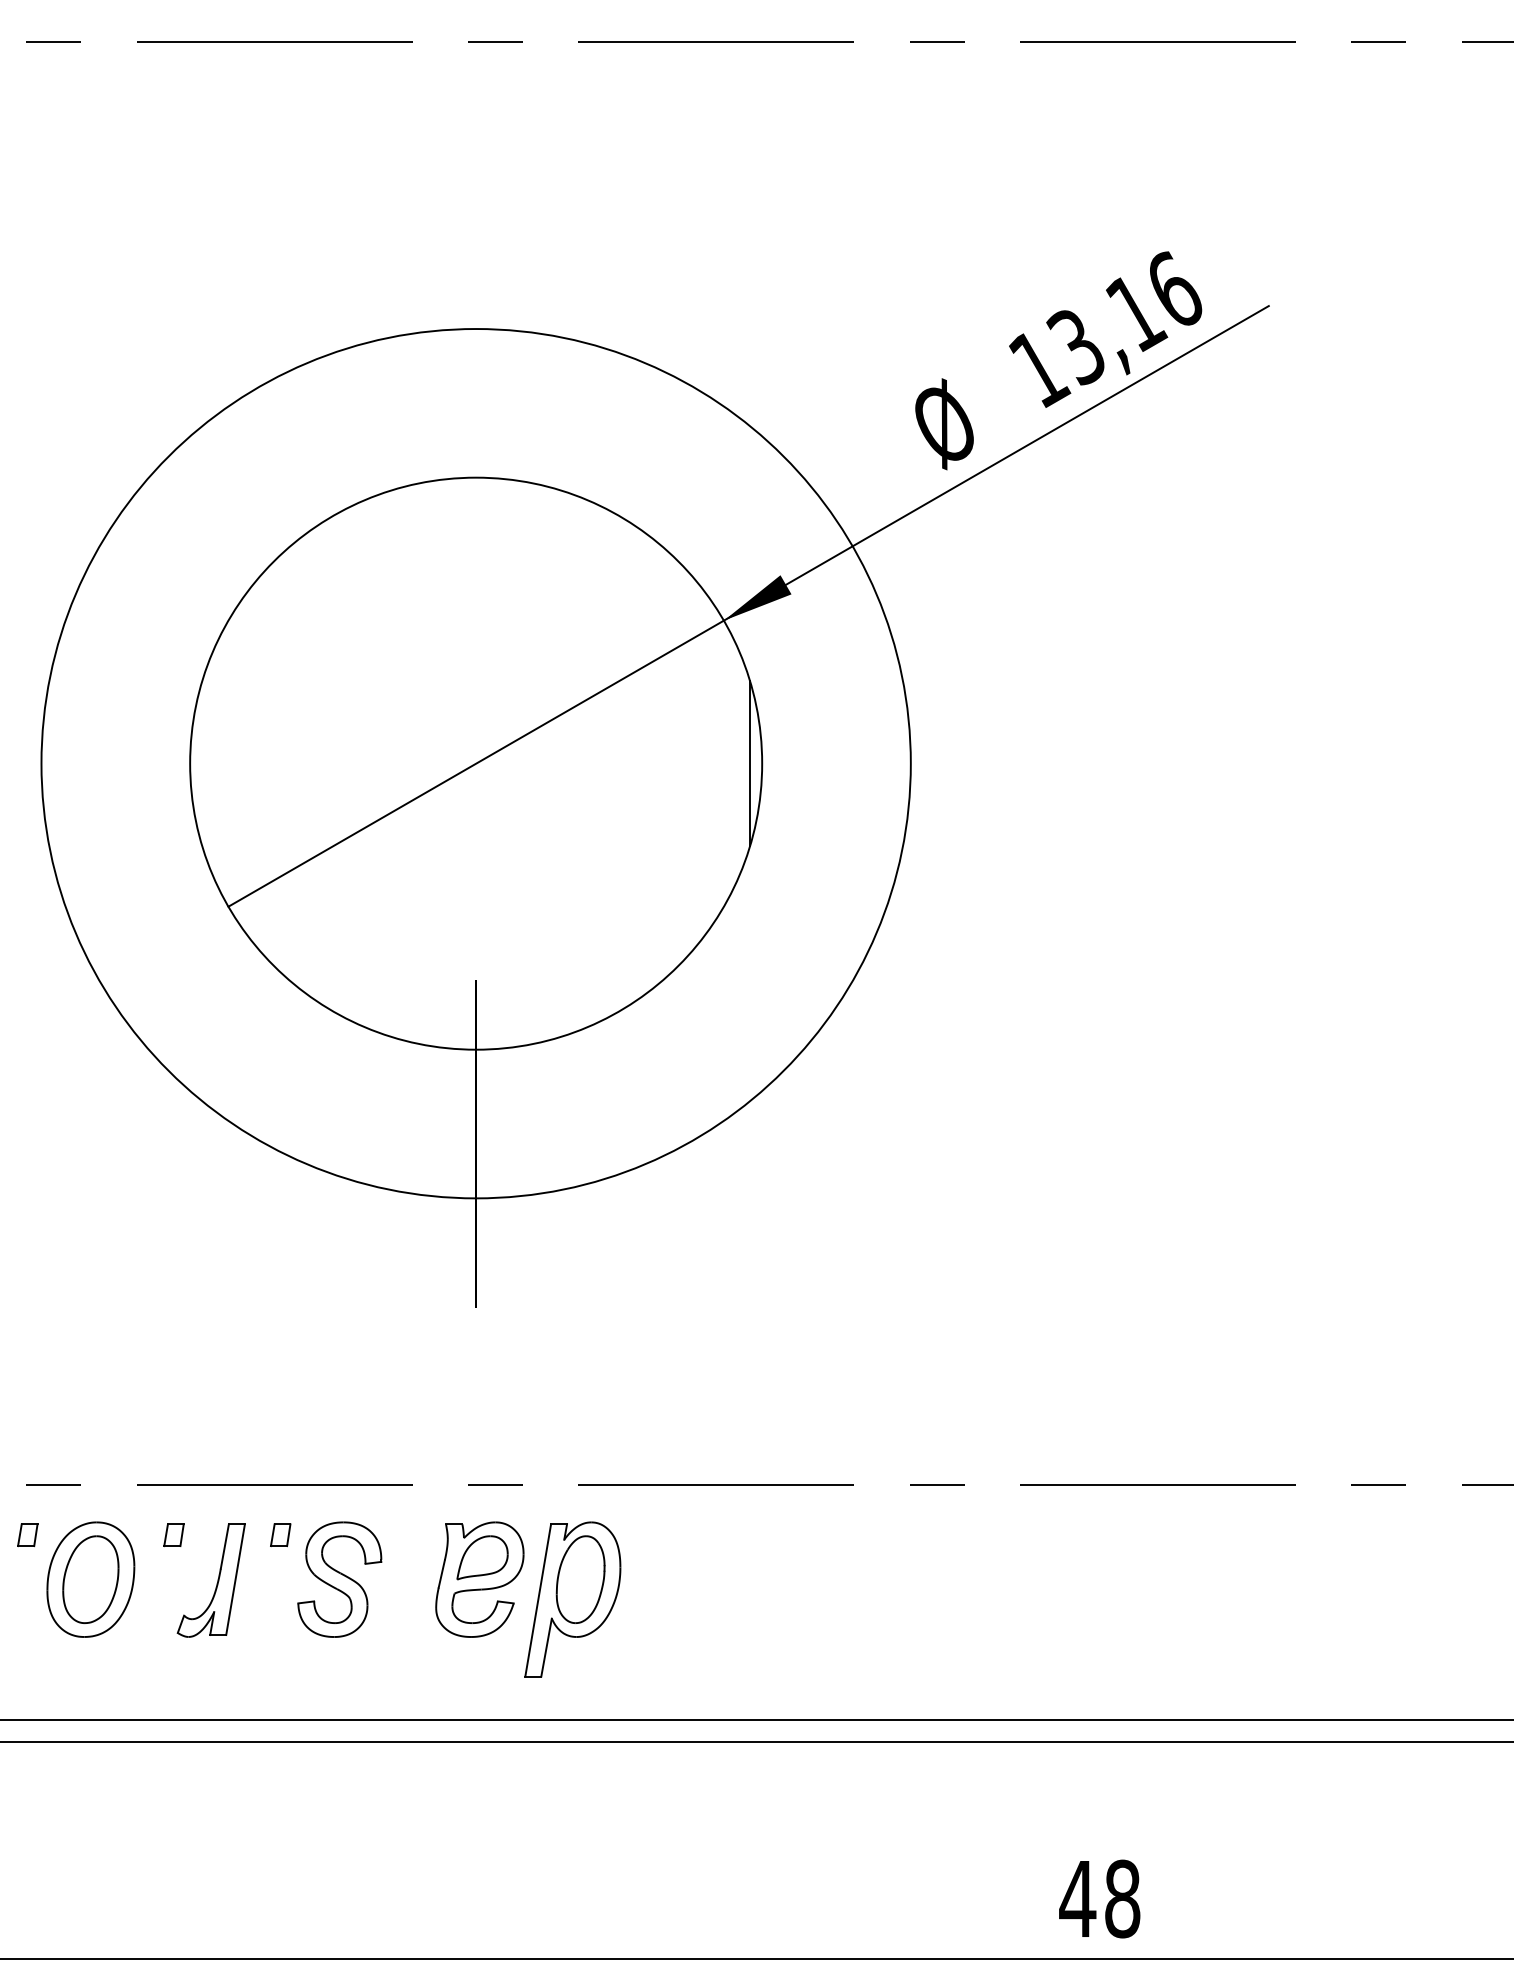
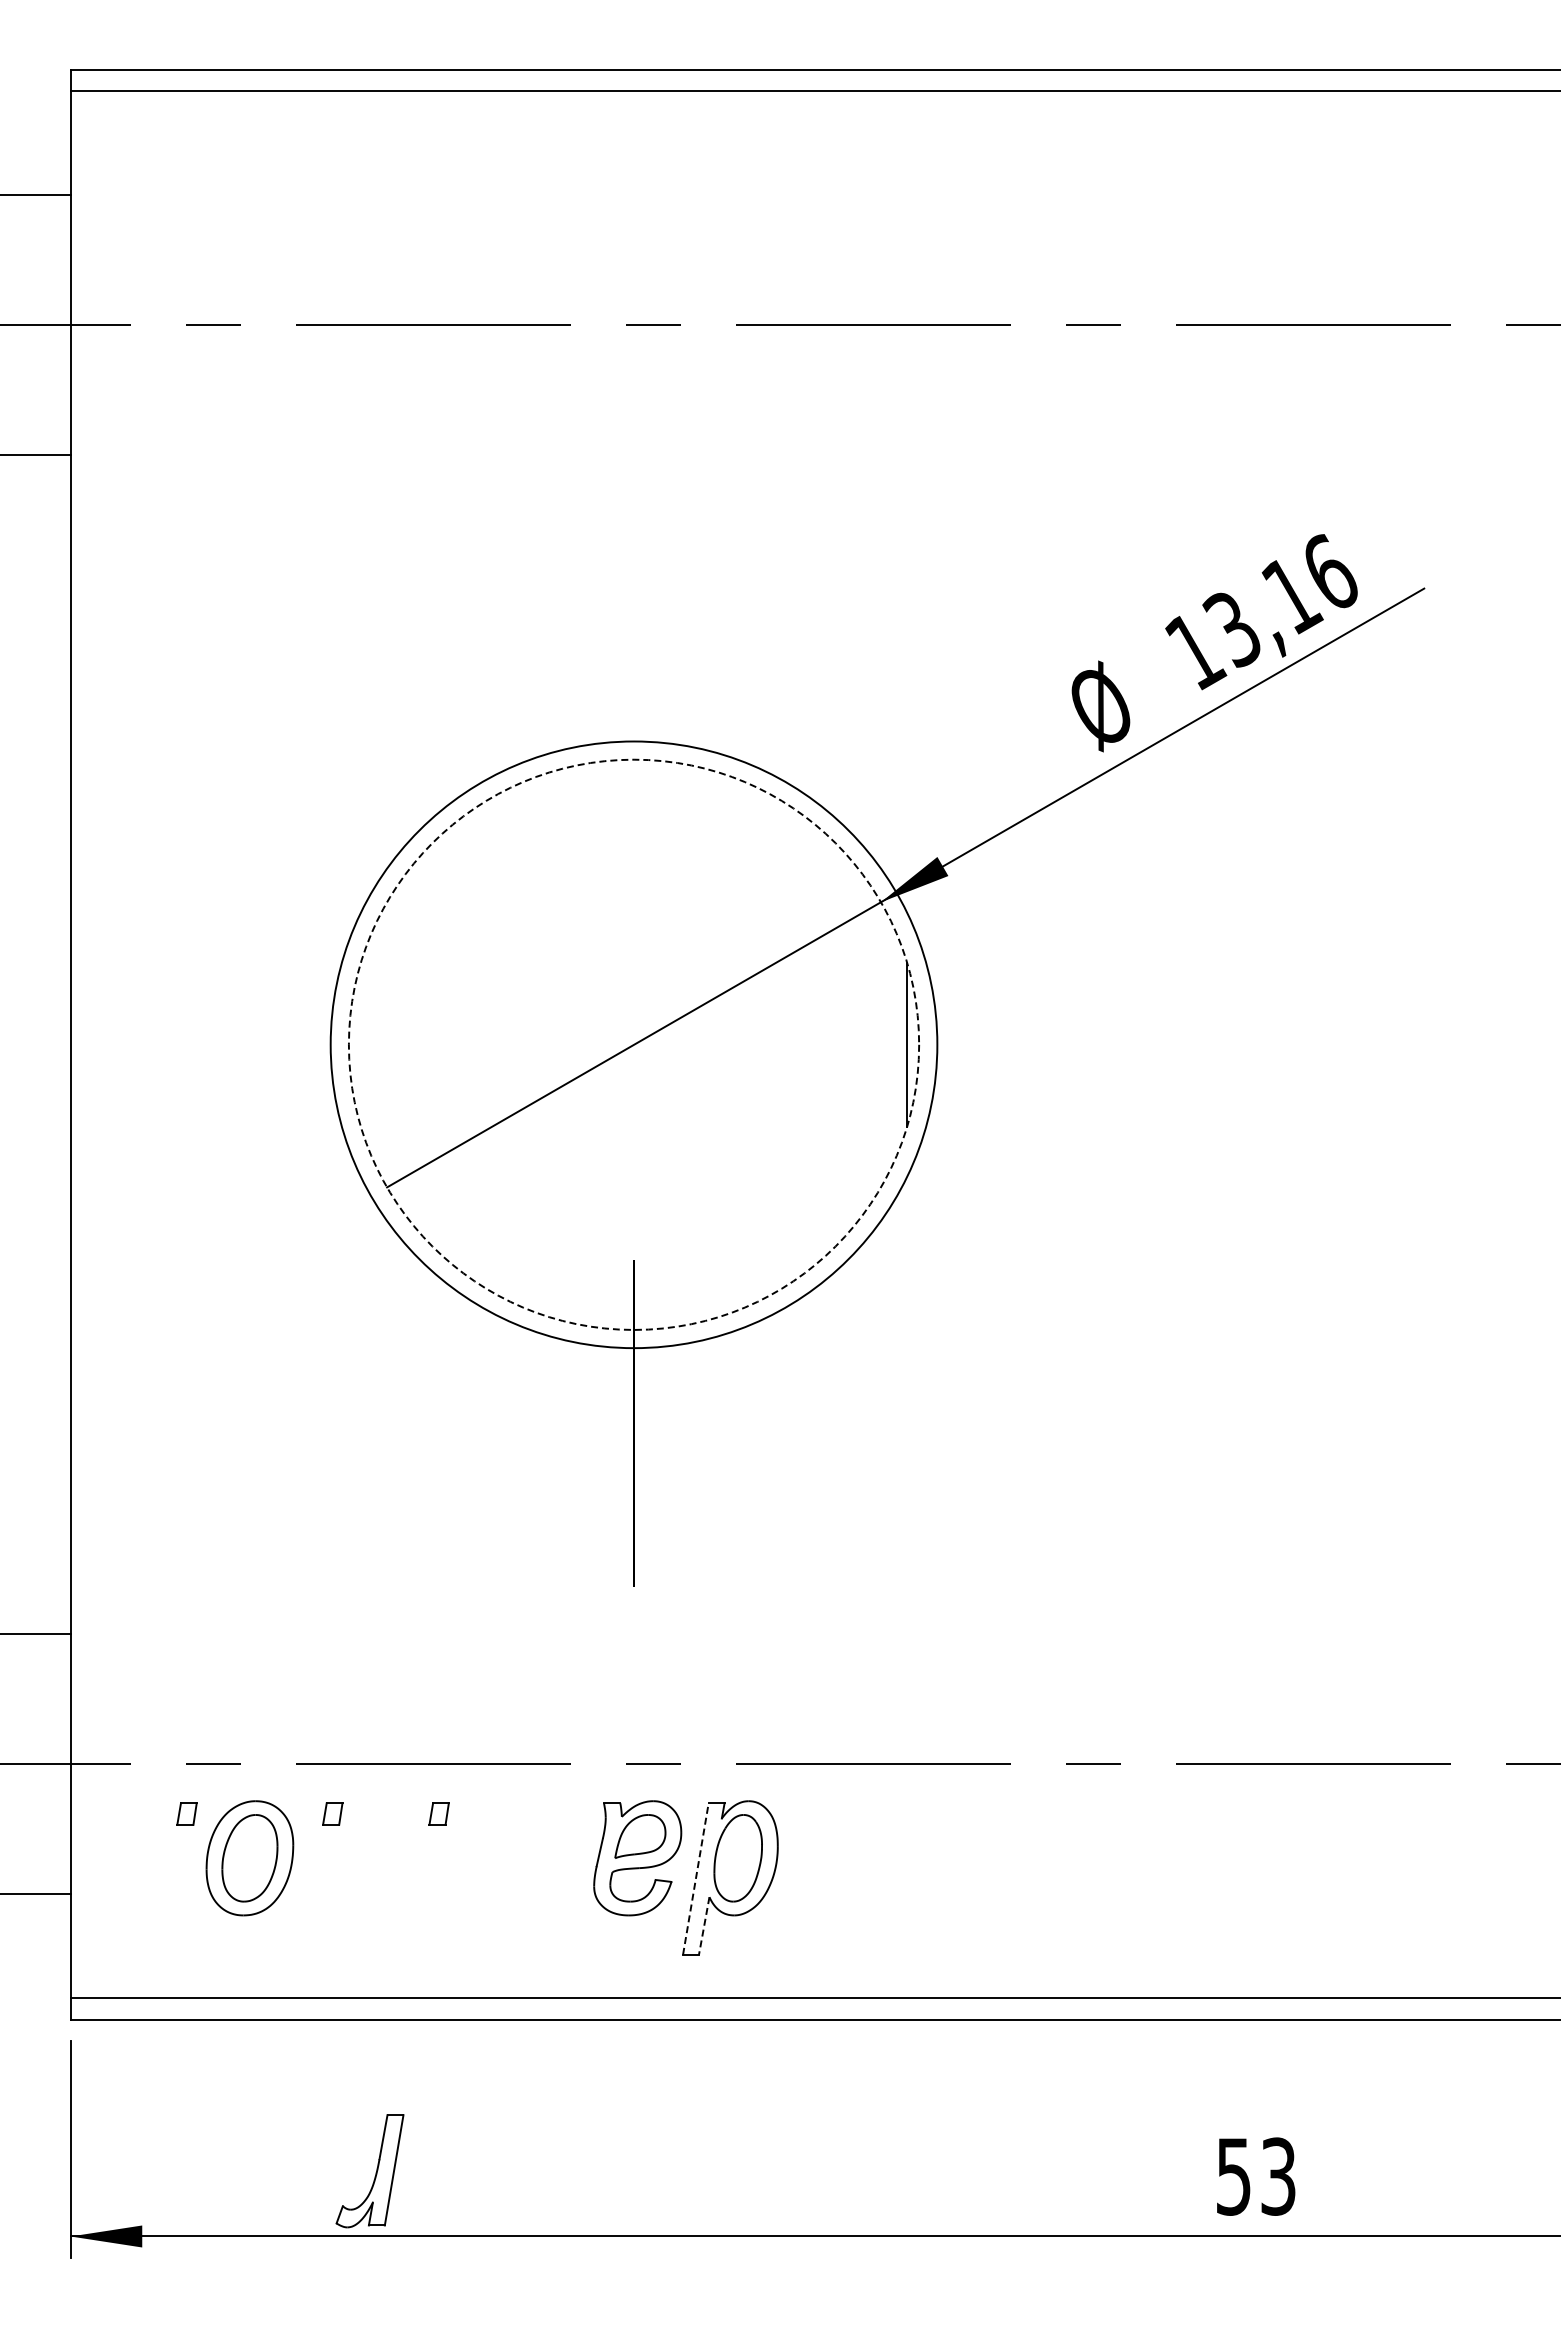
circle: (475, 763) -> (633, 1044), size x0.7
circle: (475, 763) -> (633, 1044), solid -> dashed
part: (339, 1579) -> (497, 1858), removed
part: (216, 1581) -> (375, 2172), moved
line: (537, 1599) -> (695, 1878), solid -> dashed
line: (546, 1648) -> (704, 1926), solid -> dashed
text: (1099, 1898) -> (1255, 2176), 48 -> 53

